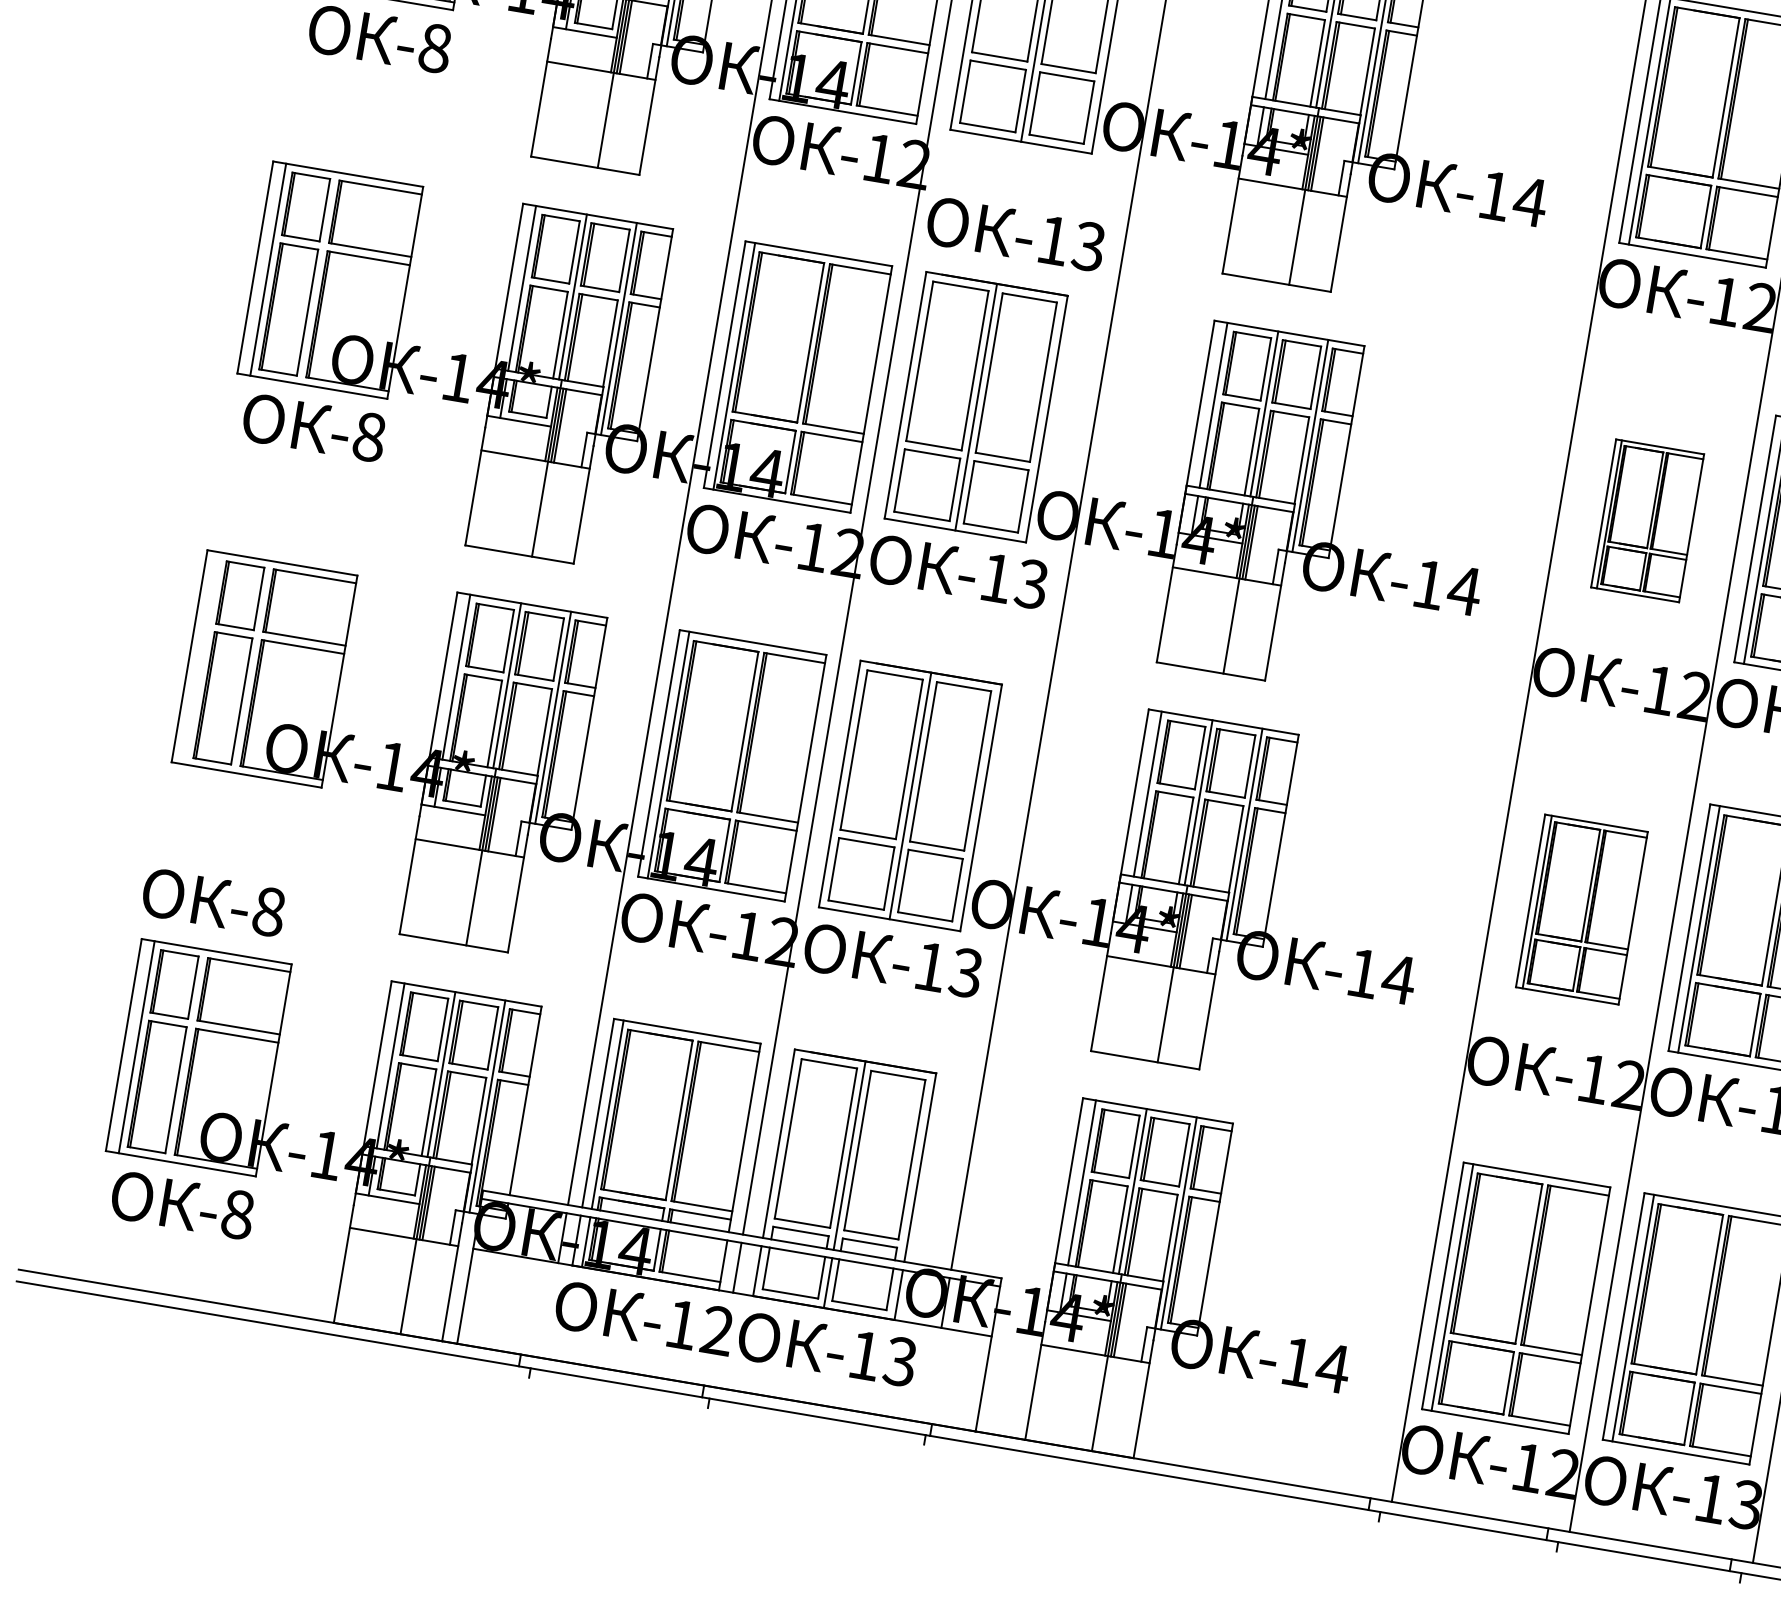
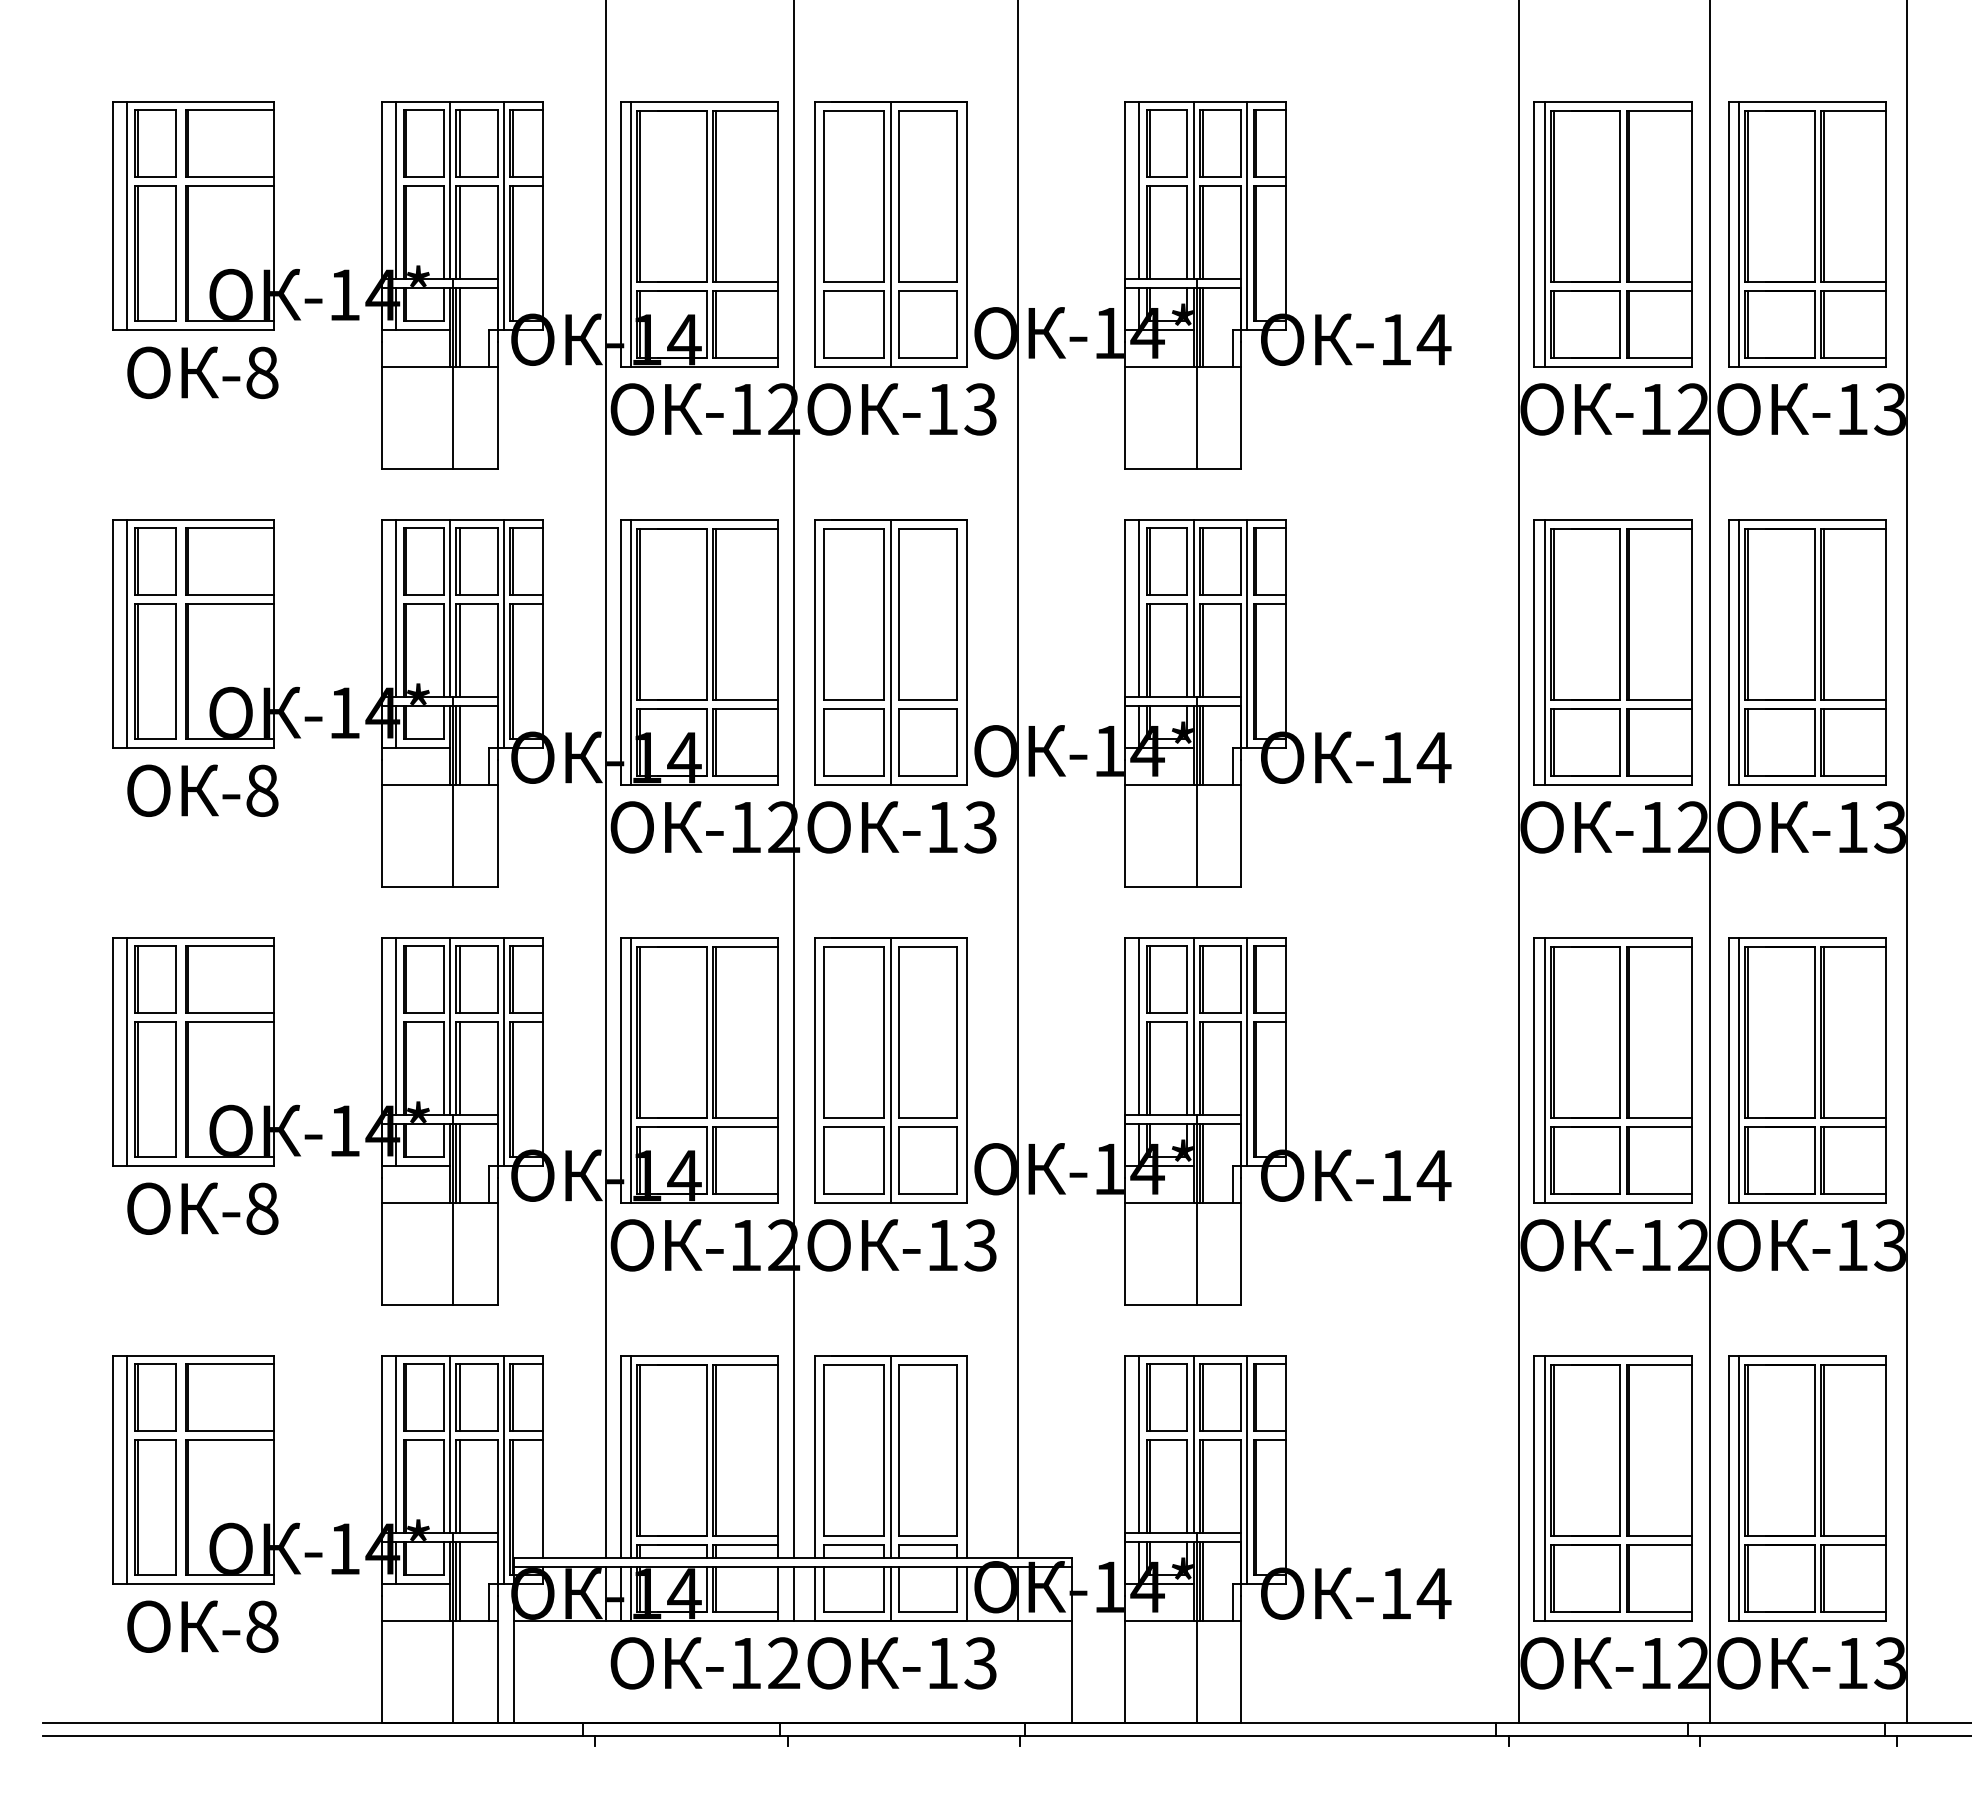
text: (1015, 234) -> (901, 409), moved
part: (1647, 520) -> (1612, 652), size x1.67
line: (202, 658) -> (126, 1051), added
text: (213, 902) -> (202, 1208), moved
part: (1581, 909) -> (1612, 1070), size x1.43

